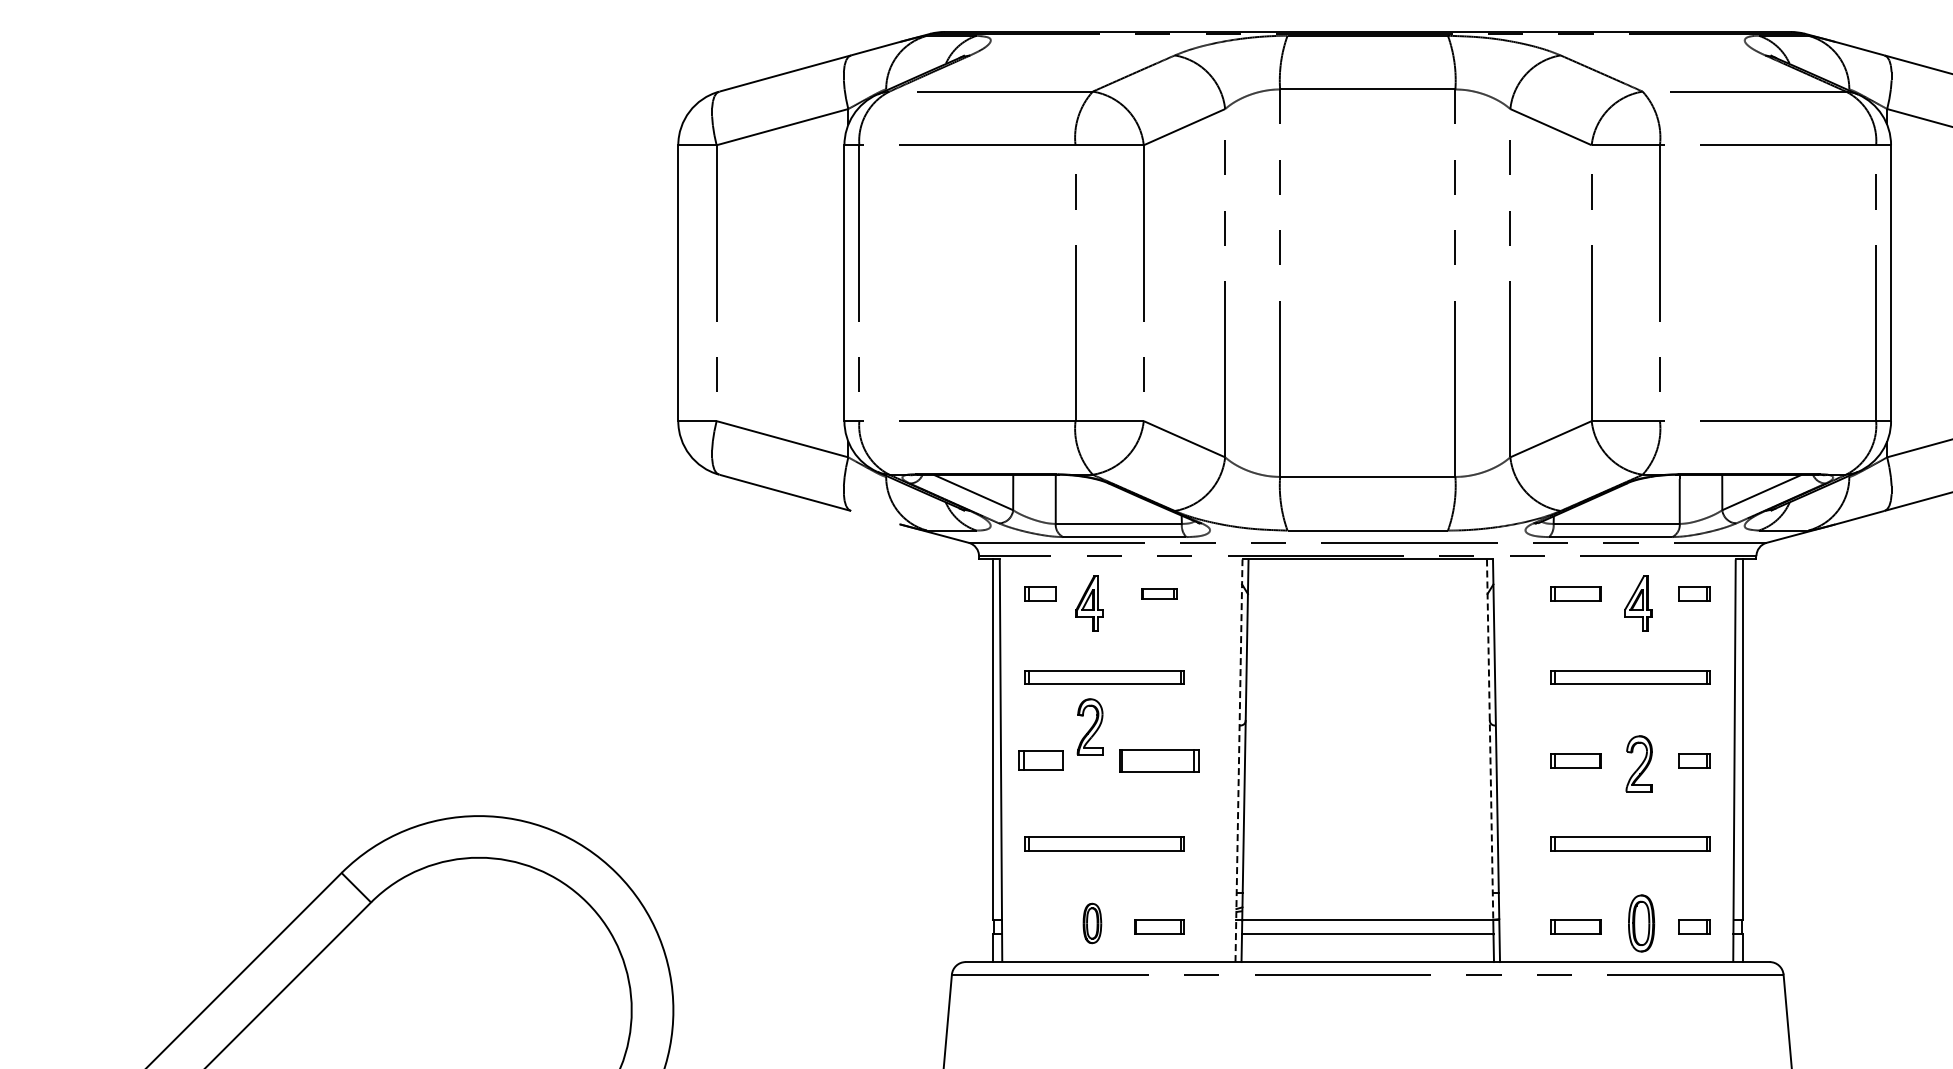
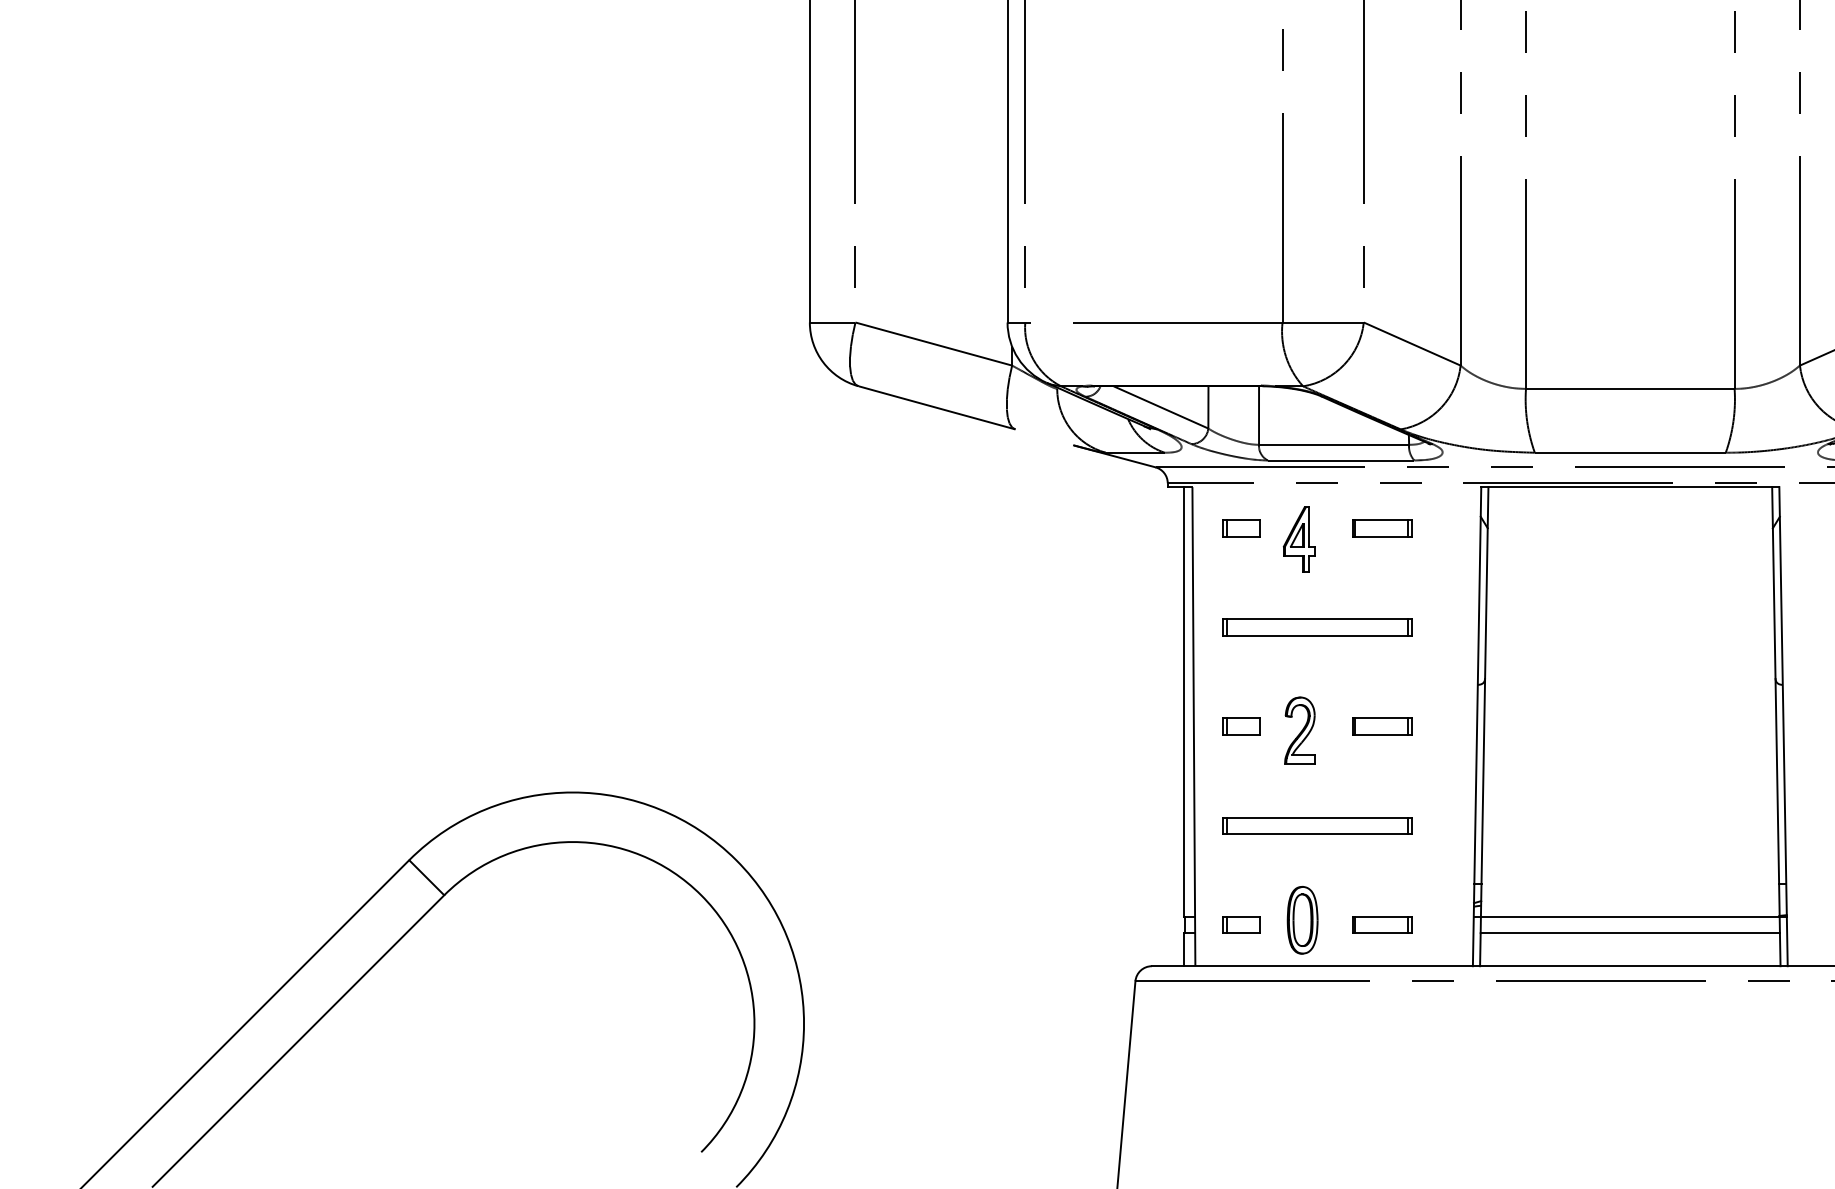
part: (1159, 593) -> (1382, 527), size x1.43
part: (1089, 726) -> (1299, 729), moved
line: (1490, 740) -> (1776, 702), dashed -> solid
part: (1040, 760) -> (1240, 726), size x0.71
part: (1159, 760) -> (1382, 726), size x0.62
line: (1239, 760) -> (1477, 726), dashed -> solid
part: (1092, 923) -> (1302, 920), size x1.43
part: (1040, 926) -> (1240, 923), added

